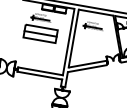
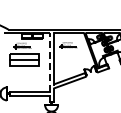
line: (68, 41) -> (49, 62), solid -> dashed

